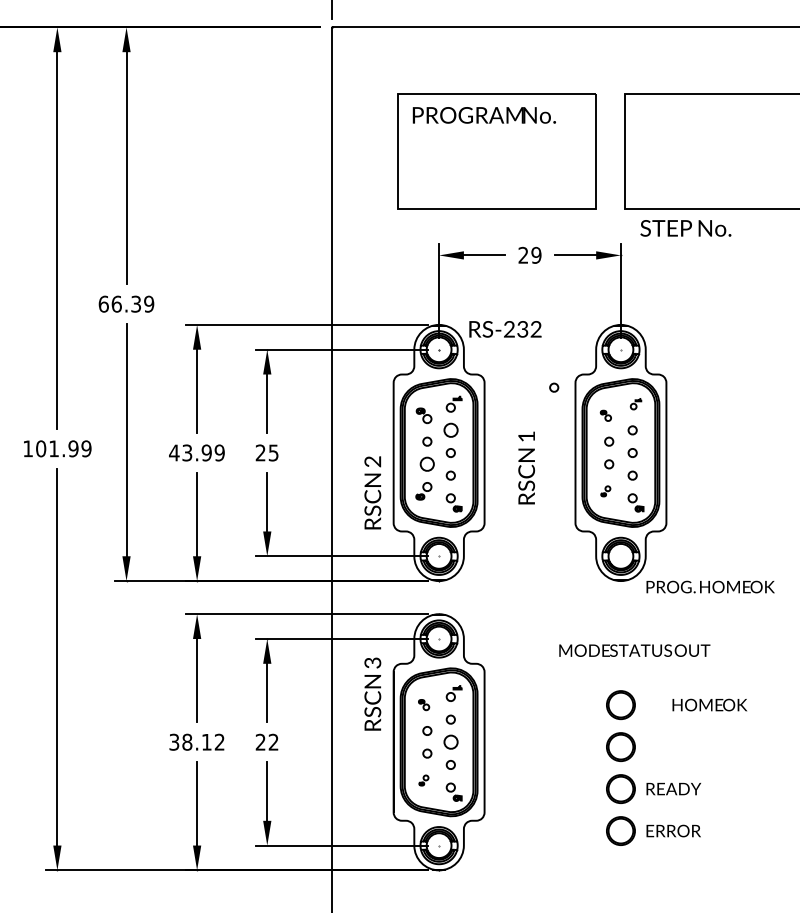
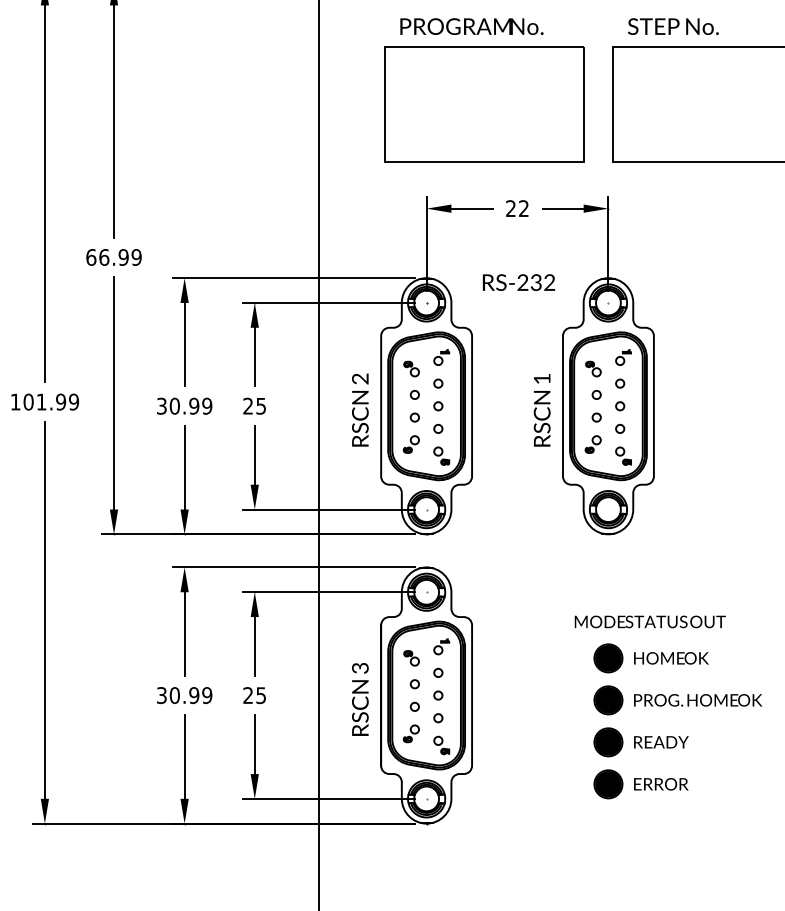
text: (483, 115) -> (471, 26), moved
text: (685, 228) -> (673, 26), moved
text: (536, 255) -> (524, 208), 29 -> 22
text: (136, 303) -> (124, 256), 66.39 -> 66.99
text: (505, 329) -> (519, 282), moved
part: (554, 387) -> (542, 340), removed
part: (635, 403) -> (623, 356), size x1.43
part: (605, 415) -> (593, 368), size x1.43
part: (450, 430) -> (438, 383), size x0.62
text: (180, 452) -> (168, 405), 43.99 -> 30.99
part: (427, 464) -> (415, 417), size x0.62
text: (526, 467) -> (542, 409), moved
part: (605, 491) -> (593, 444), size x1.67
text: (372, 492) -> (360, 409), moved
text: (710, 586) -> (698, 699), moved
text: (634, 650) -> (650, 621), moved
text: (372, 693) -> (360, 698), moved
part: (423, 704) -> (411, 657), size x1.43
fill: (620, 704) -> (608, 657), added
text: (709, 704) -> (671, 657), moved
text: (203, 741) -> (191, 694), 38.12 -> 30.99
text: (273, 741) -> (261, 694), 22 -> 25
part: (450, 742) -> (438, 695), size x0.62
fill: (620, 746) -> (608, 699), added
part: (423, 780) -> (411, 733), size x1.67
fill: (620, 788) -> (608, 741), added
fill: (620, 830) -> (608, 783), added

